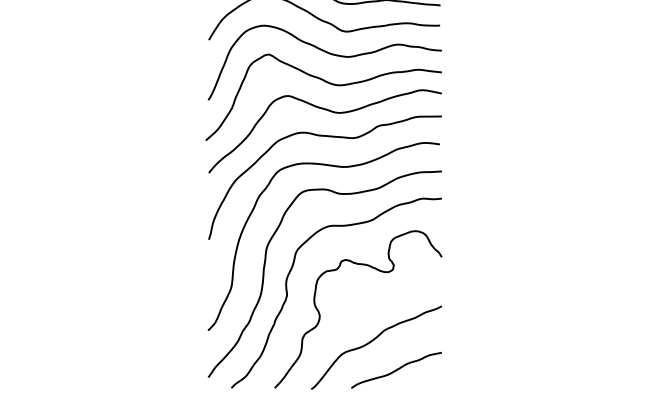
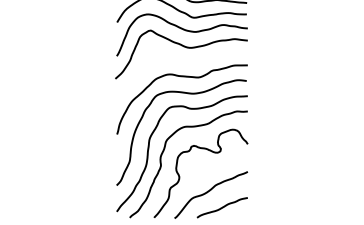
curve: (330, 113) -> (185, 63), removed

